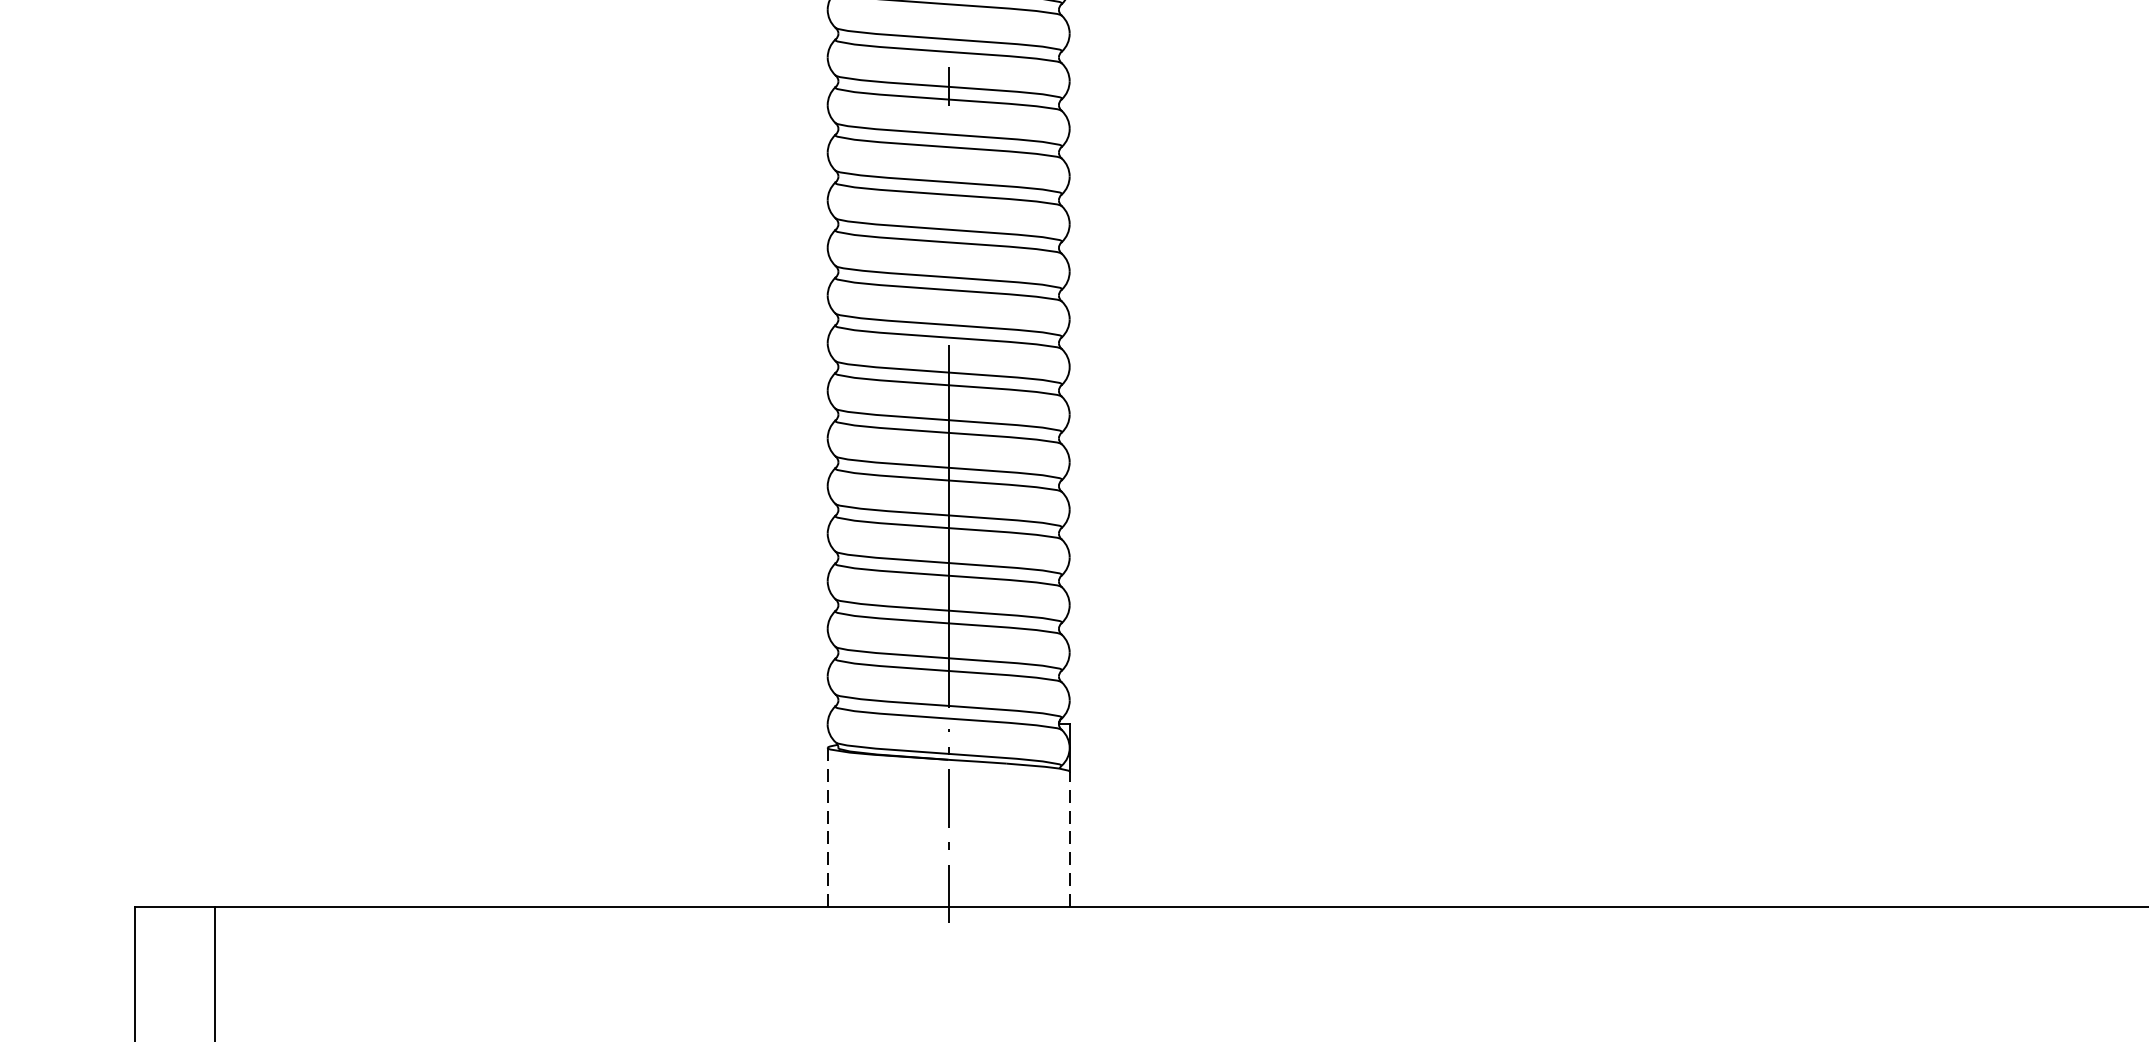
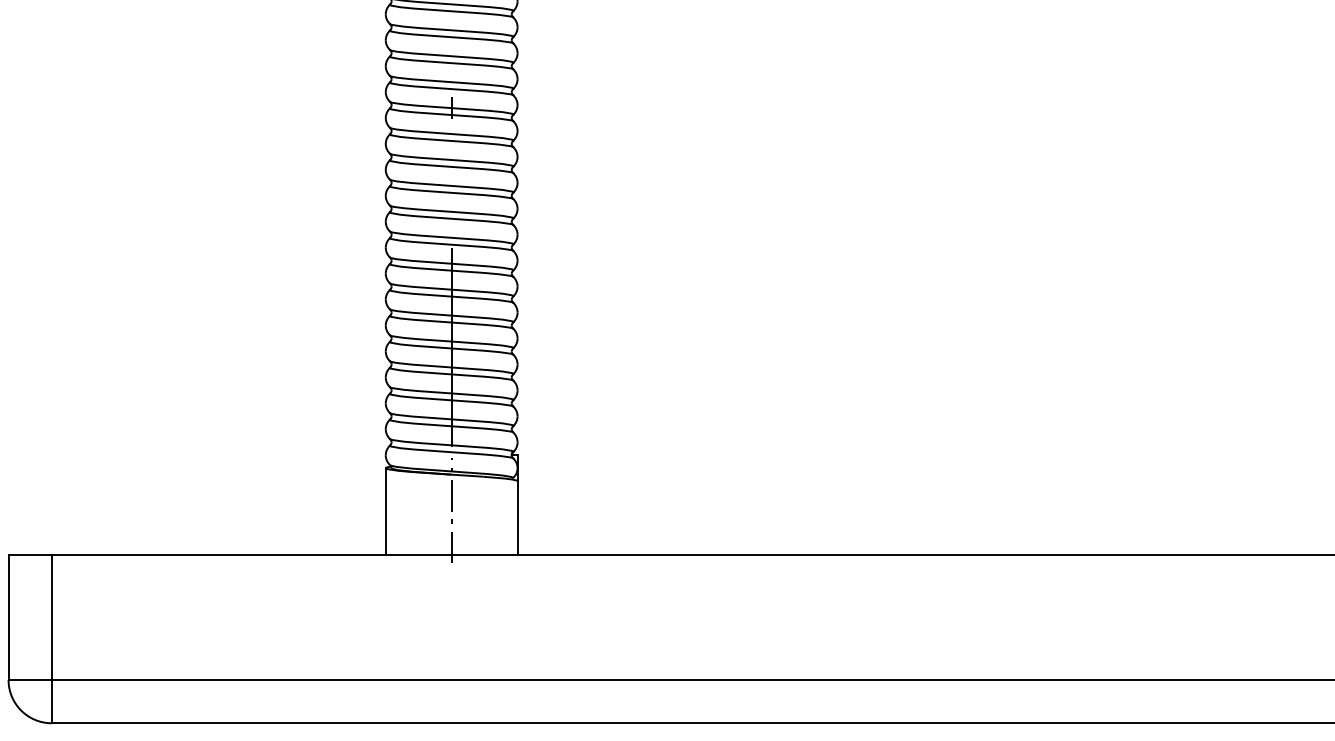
line: (827, 825) -> (385, 510), dashed -> solid
line: (1069, 838) -> (517, 517), dashed -> solid

